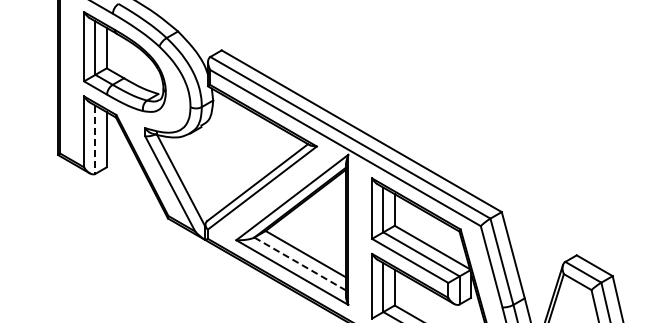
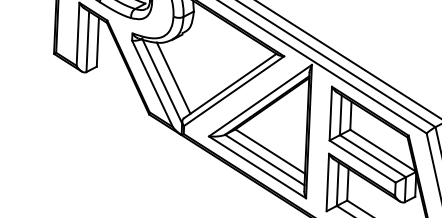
line: (95, 140) -> (87, 42), dashed -> solid
line: (193, 176) -> (173, 78), added
line: (300, 264) -> (265, 160), dashed -> solid

